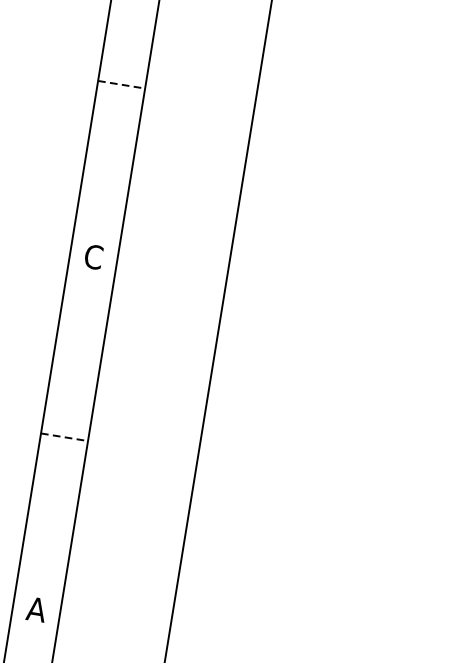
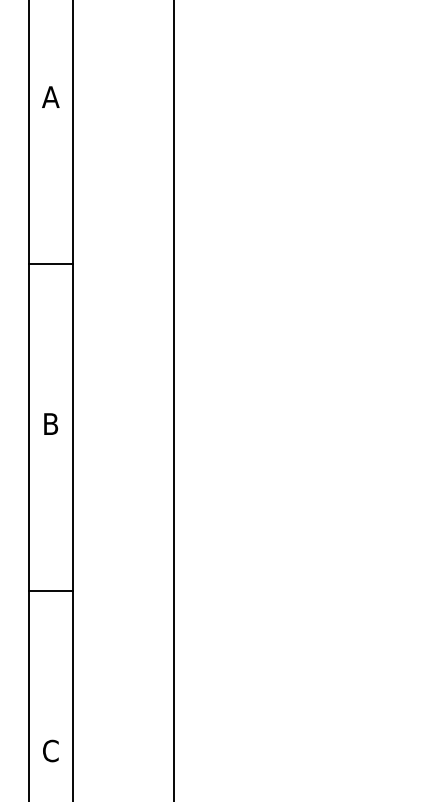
line: (121, 84) -> (50, 264), dashed -> solid
text: (93, 256) -> (50, 423), C -> B
line: (64, 437) -> (50, 591), dashed -> solid
text: (36, 608) -> (50, 750), A -> C

